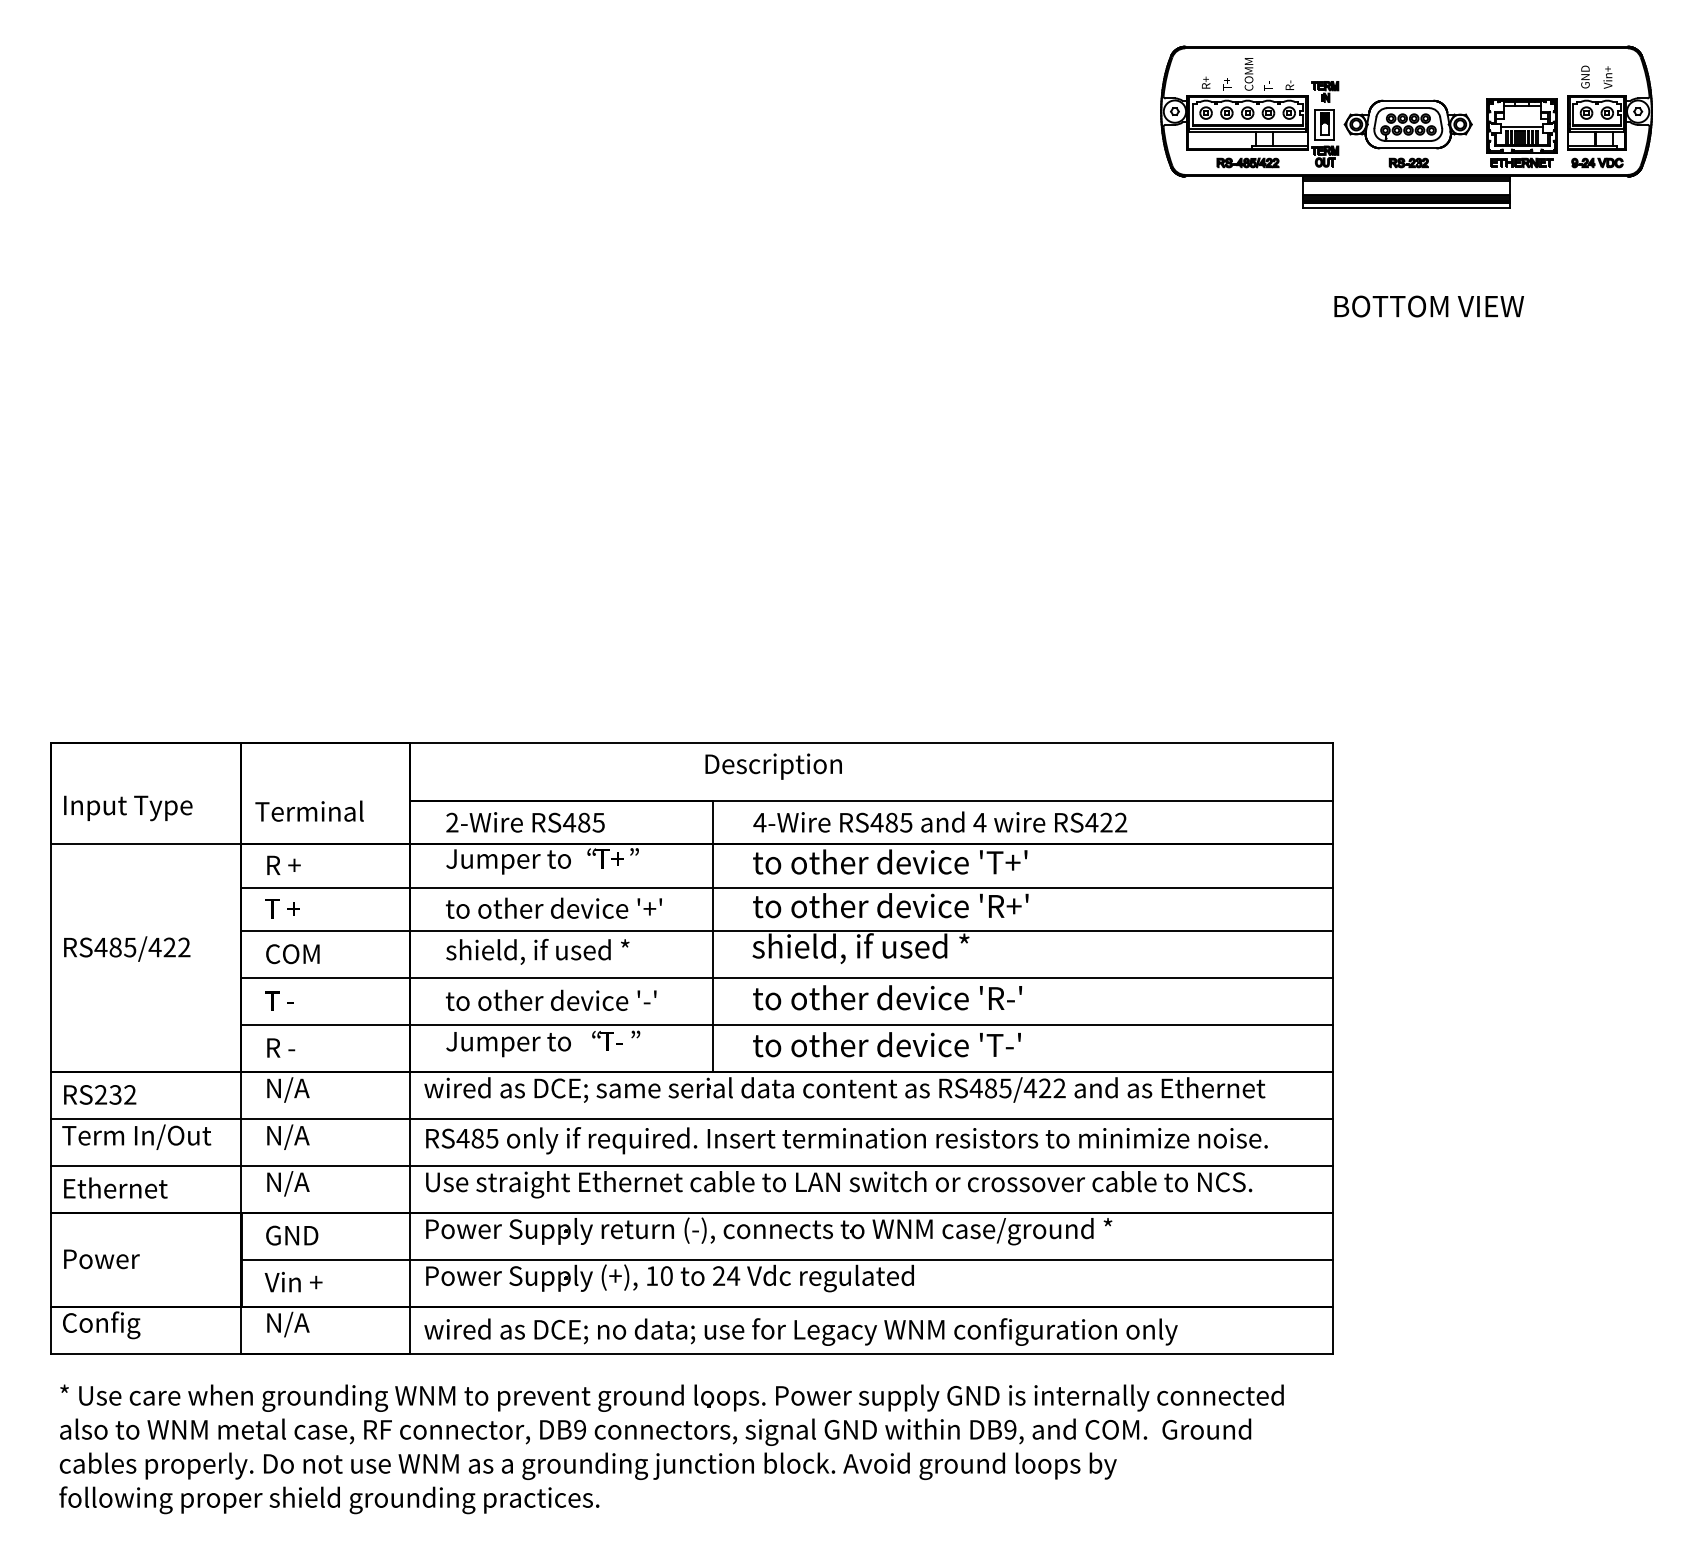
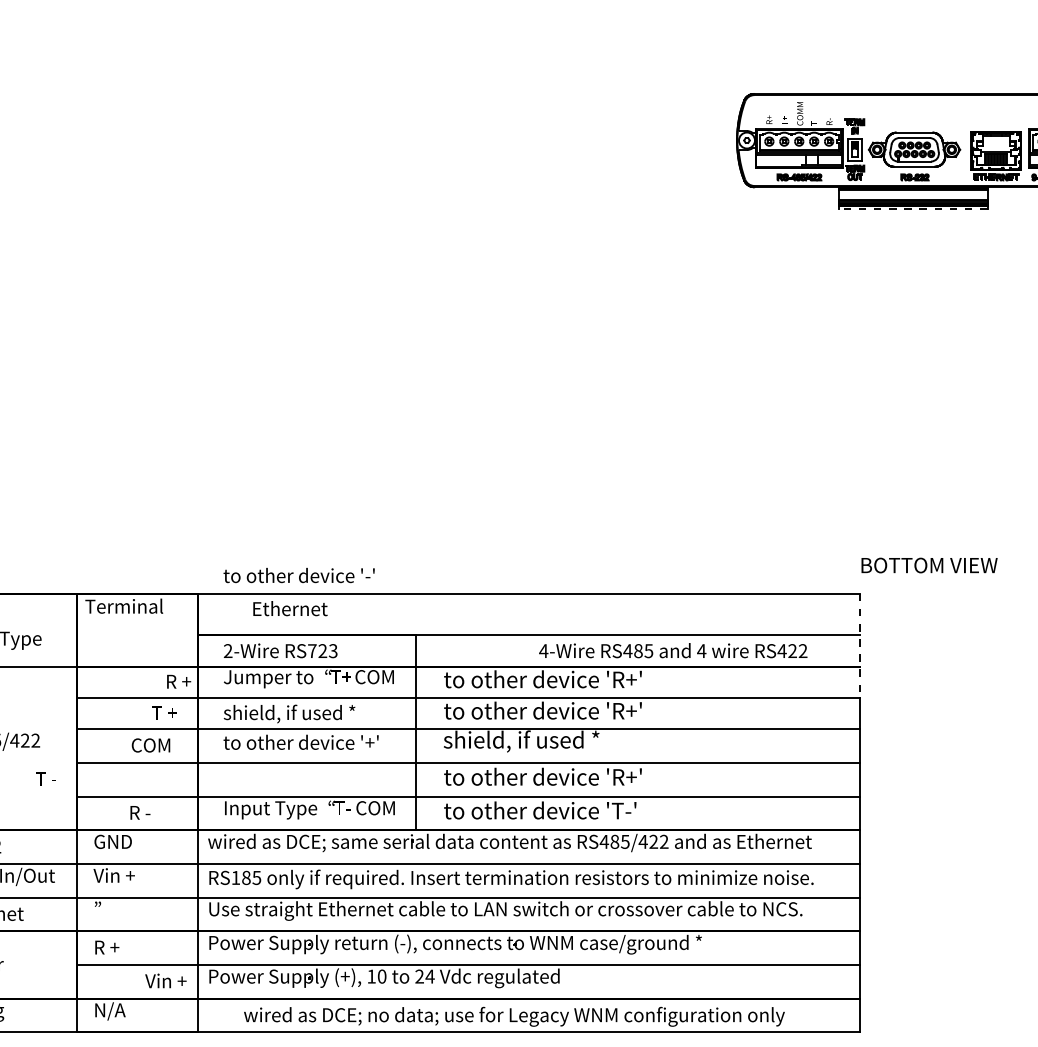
line: (1406, 207) -> (913, 209), solid -> dashed
text: (1428, 306) -> (929, 565), moved
text: (664, 766) -> (380, 610), Description -> Ethernet
text: (309, 810) -> (124, 605), moved
line: (1332, 815) -> (860, 645), solid -> dashed
text: (940, 821) -> (673, 650), moved
text: (583, 822) -> (322, 650), RS485 -> RS723
text: (656, 858) -> (374, 676), ” -> COM
text: (1007, 862) -> (626, 679), to other device 'T+' -> to other device 'R+'
text: (283, 864) -> (178, 681), moved
text: (282, 908) -> (164, 712), moved
text: (553, 910) -> (300, 714), to other device '+' -> shield, if used *
text: (553, 951) -> (300, 743), shield, if used * -> to other device '+'
text: (292, 954) -> (150, 745), moved
text: (1017, 996) -> (633, 775), to other device 'R-' -> to other device 'R+'
text: (551, 999) -> (299, 574), moved
text: (279, 1000) -> (45, 778), moved
text: (657, 1040) -> (375, 807), ” -> COM
text: (511, 1044) -> (270, 810), Jumper to -> Input Type
text: (281, 1047) -> (140, 812), moved
text: (292, 1089) -> (113, 842), N/A -> GND
text: (293, 1136) -> (114, 876), N/A -> Vin +
text: (462, 1138) -> (235, 877), RS485 -> RS185
text: (287, 1183) -> (109, 910), N/A -> ”
text: (292, 1235) -> (113, 947), GND -> R +
text: (293, 1281) -> (165, 980), moved
text: (800, 1331) -> (514, 1016), moved

